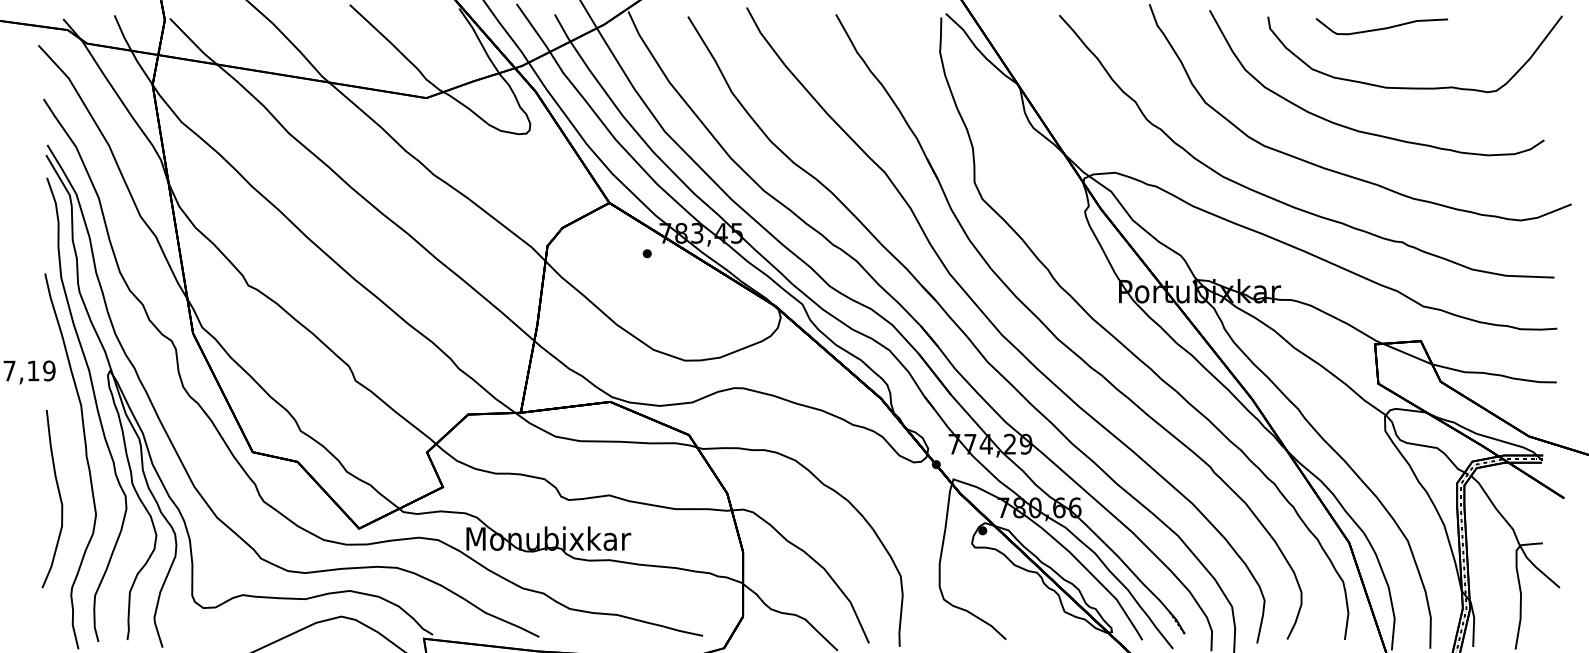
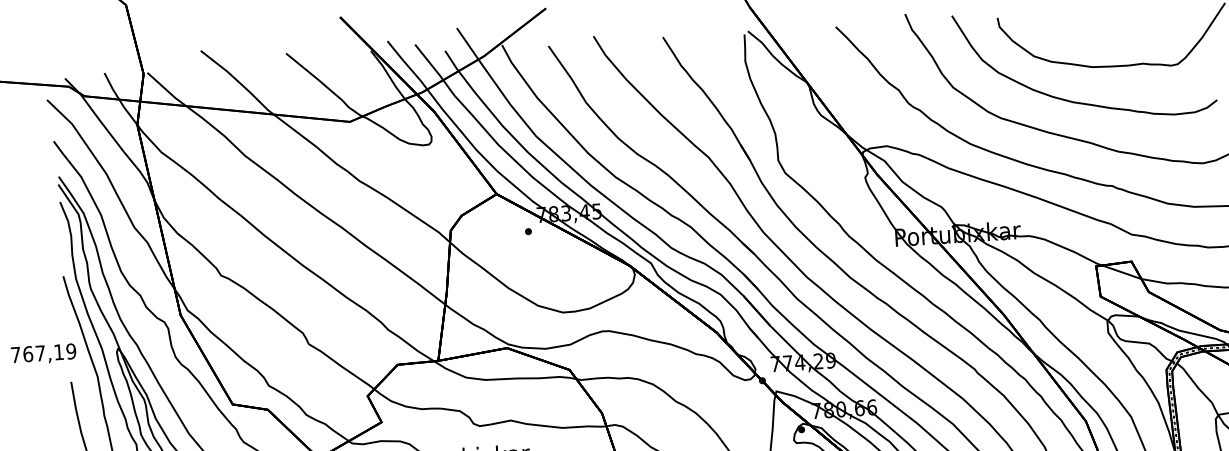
curve: (1381, 28) -> (1085, 21), removed

